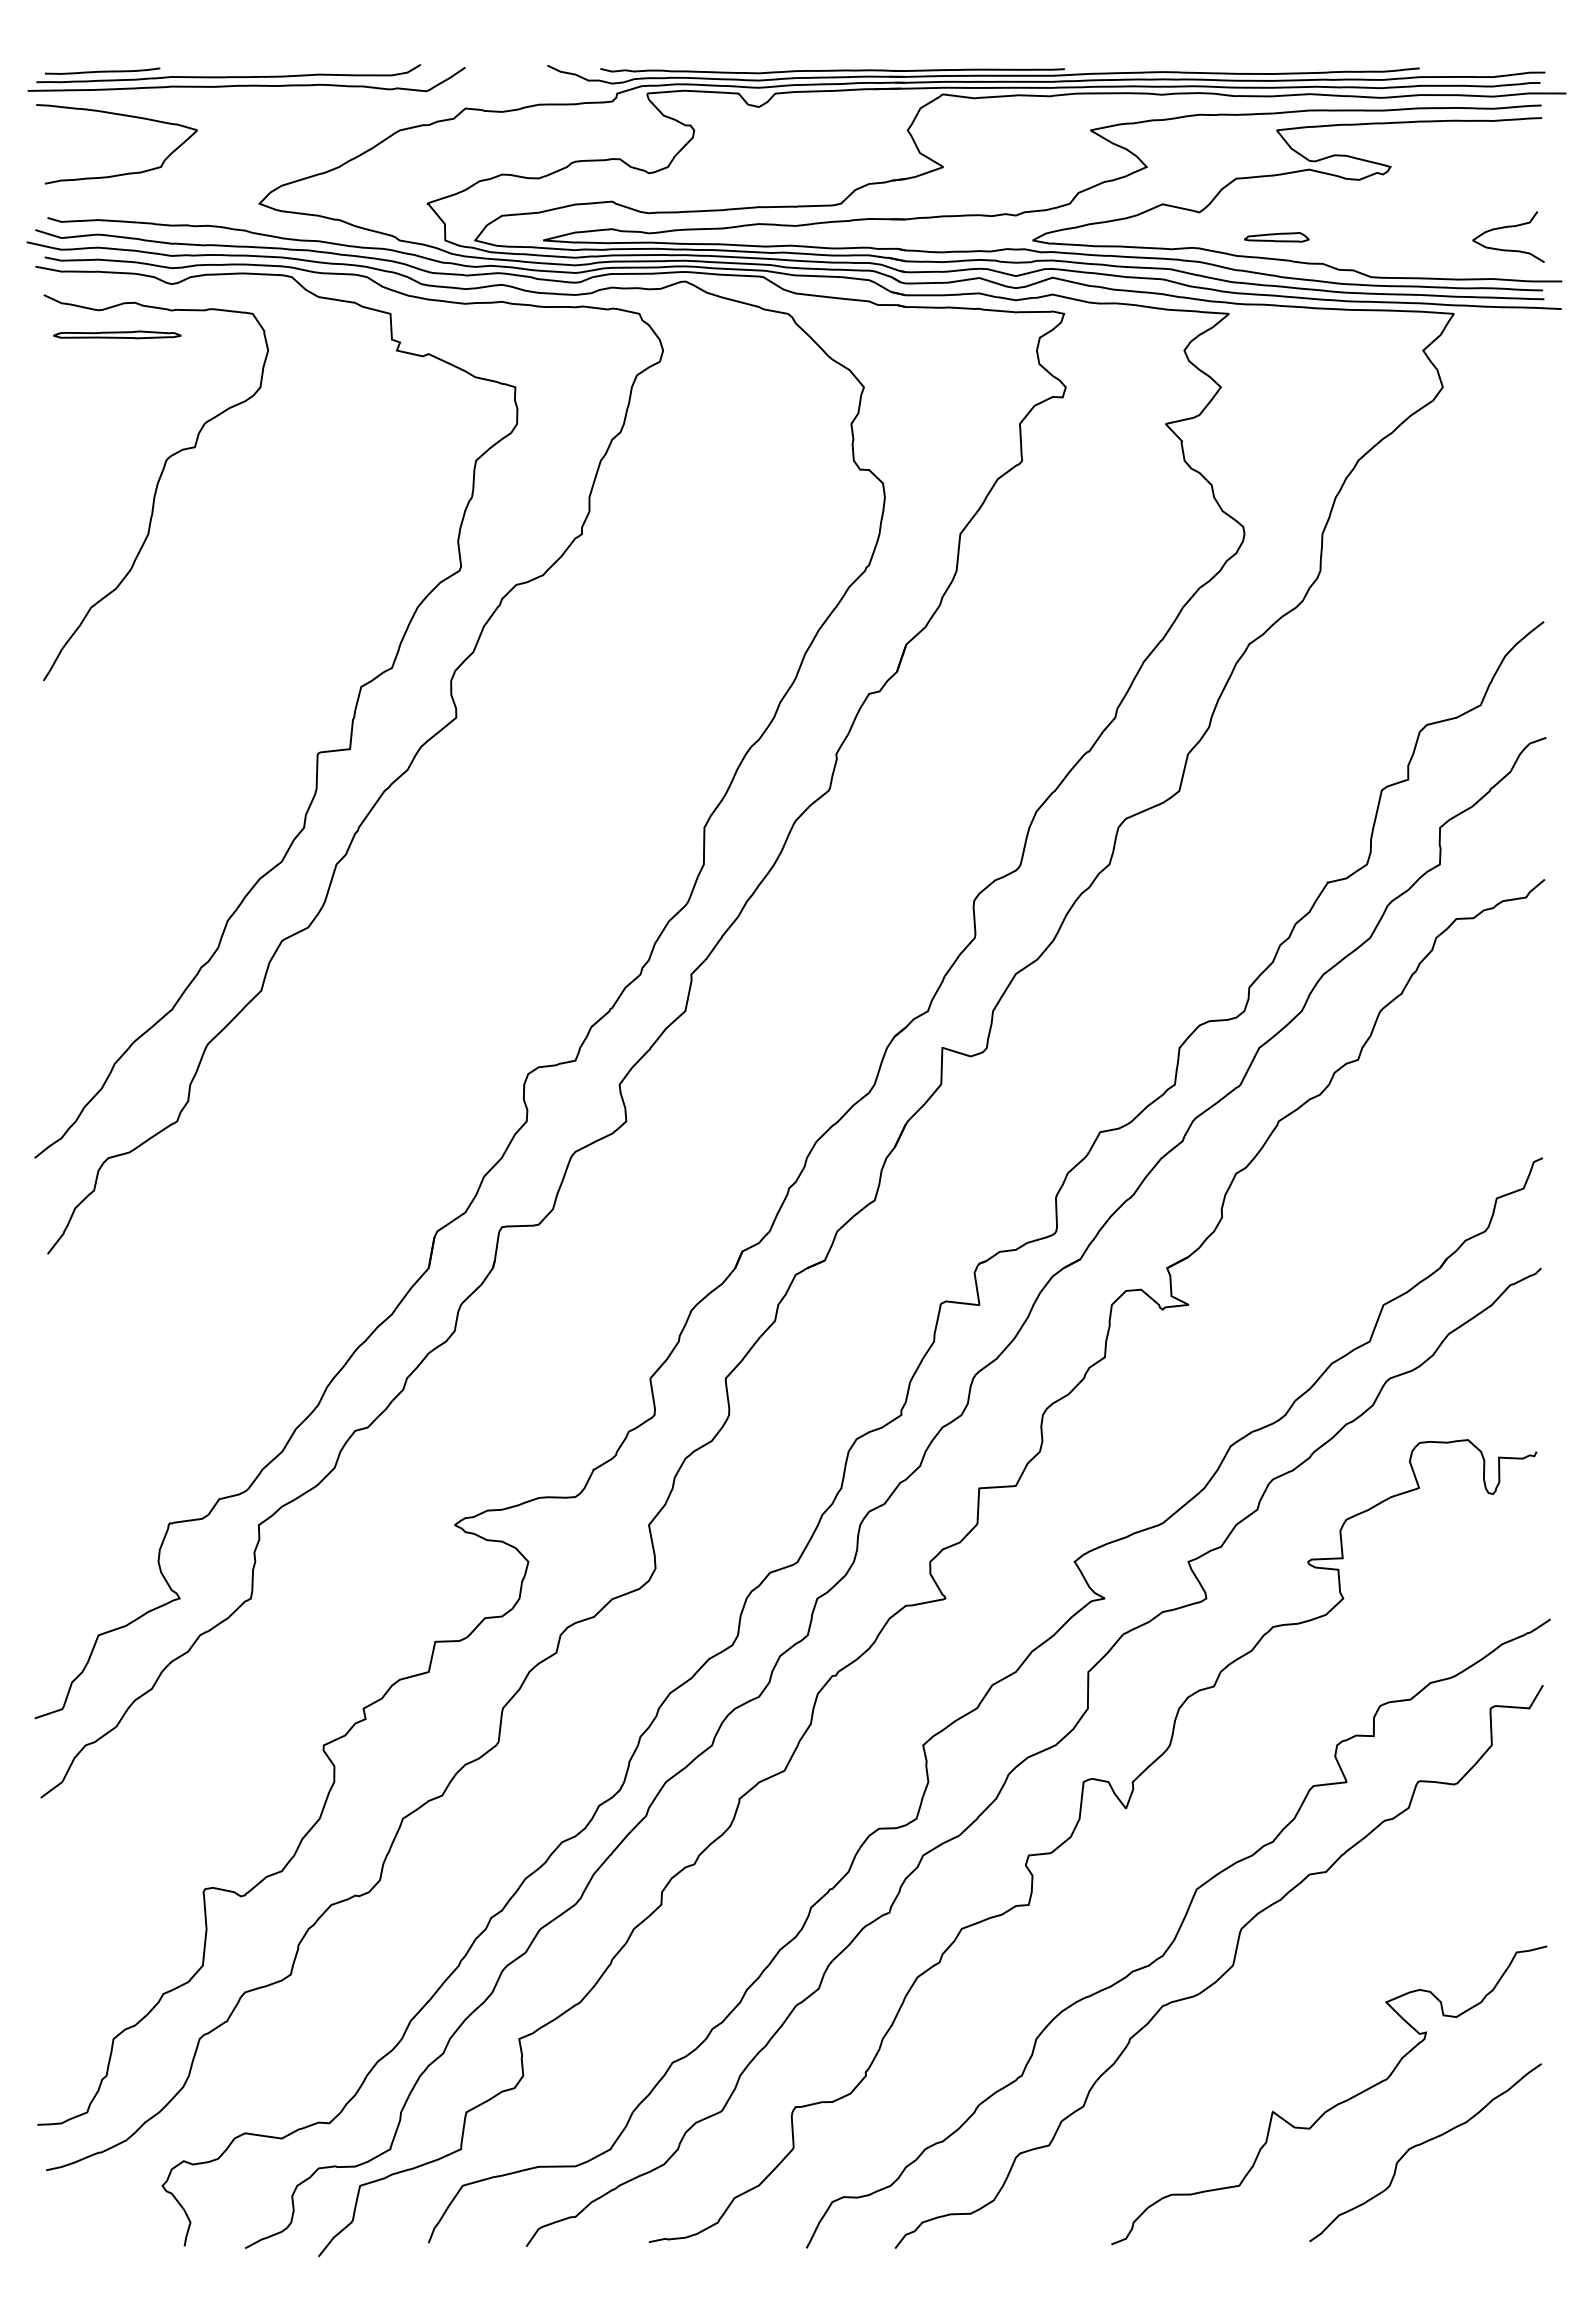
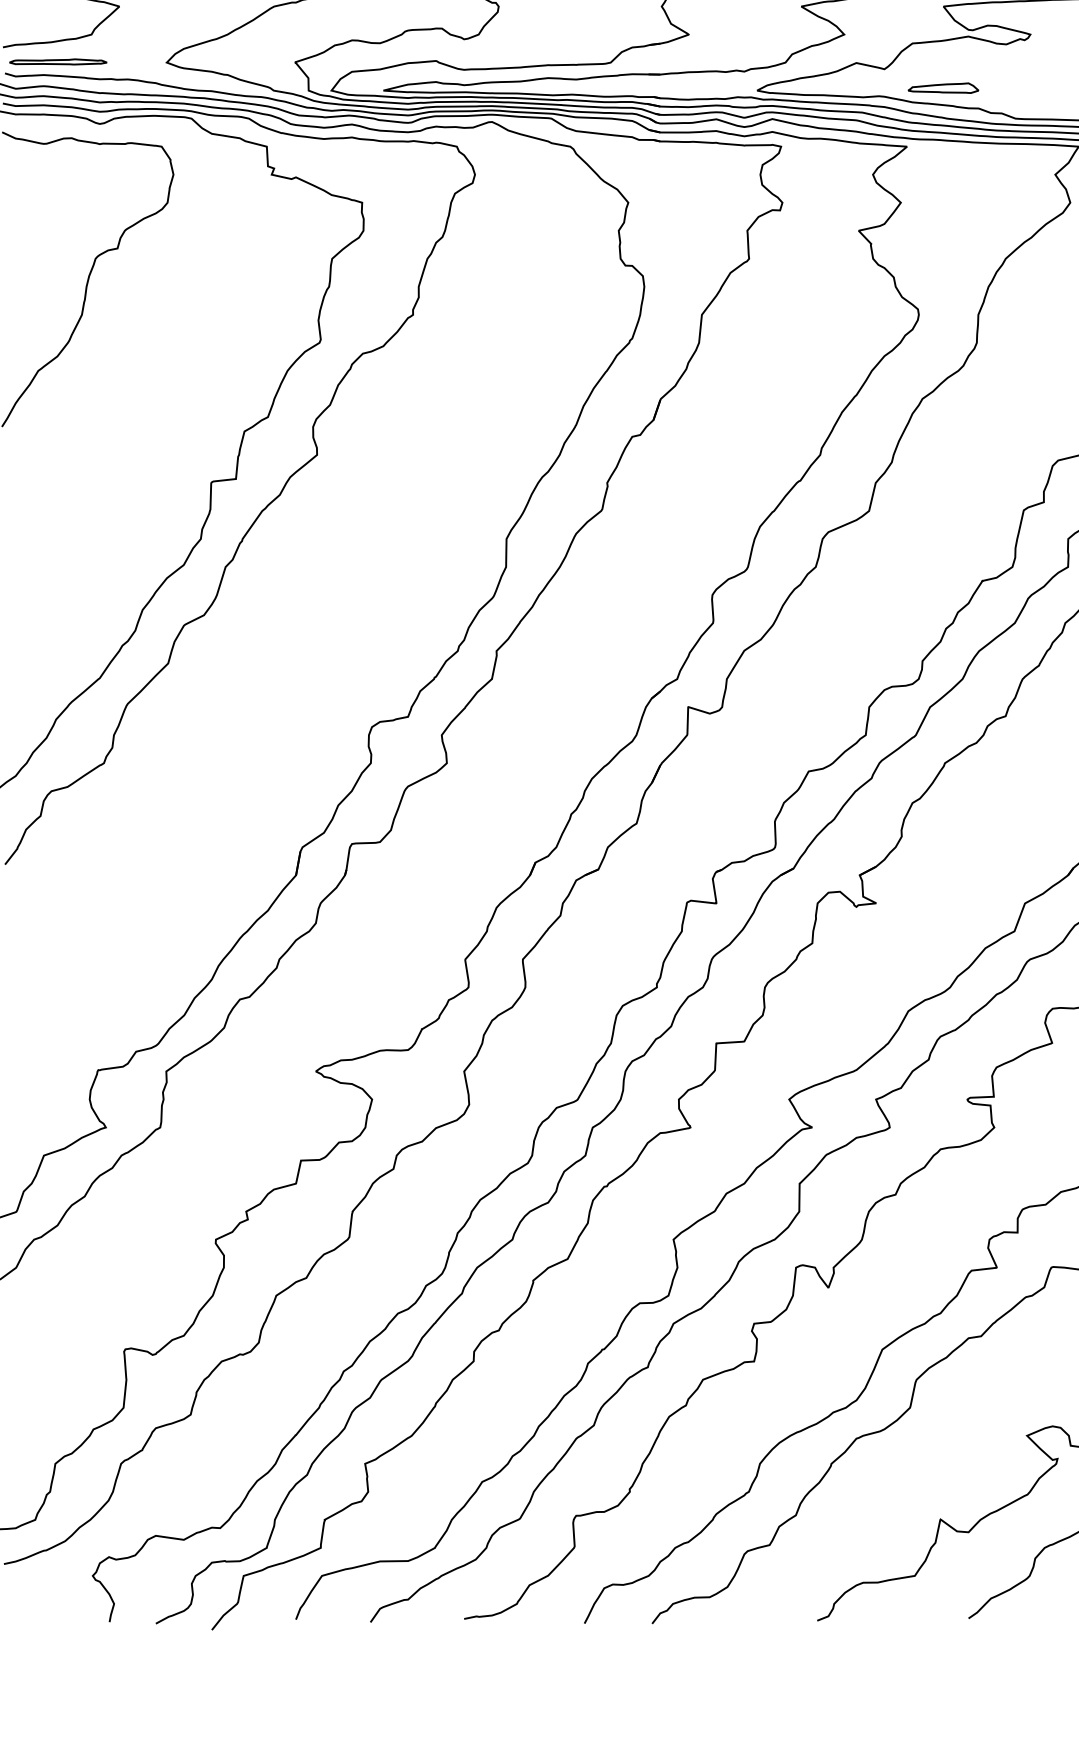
part: (1276, 237) -> (943, 88), size x1.43
part: (117, 334) -> (58, 61), moved

